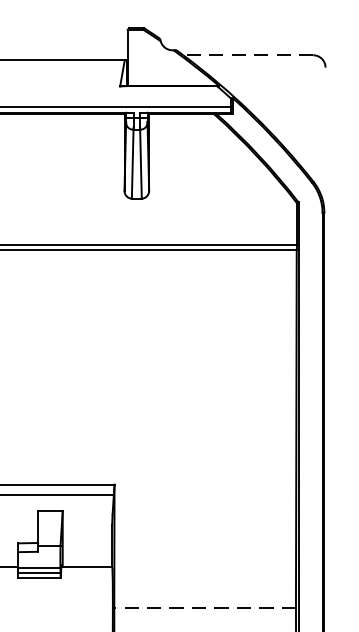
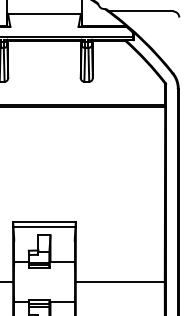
line: (248, 55) -> (141, 11), dashed -> solid
line: (205, 608) -> (120, 282), dashed -> solid

